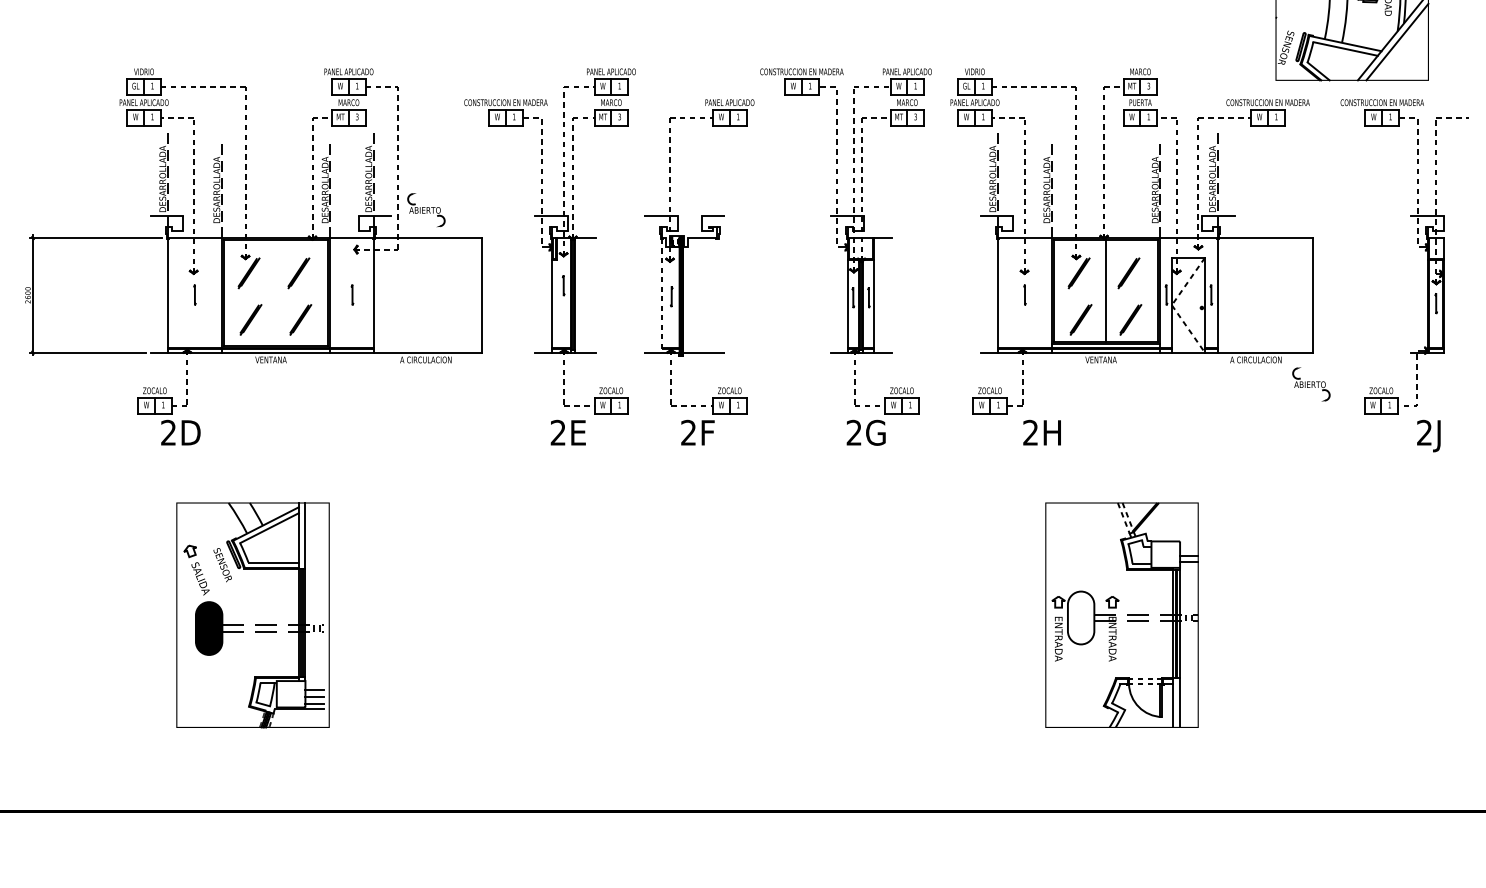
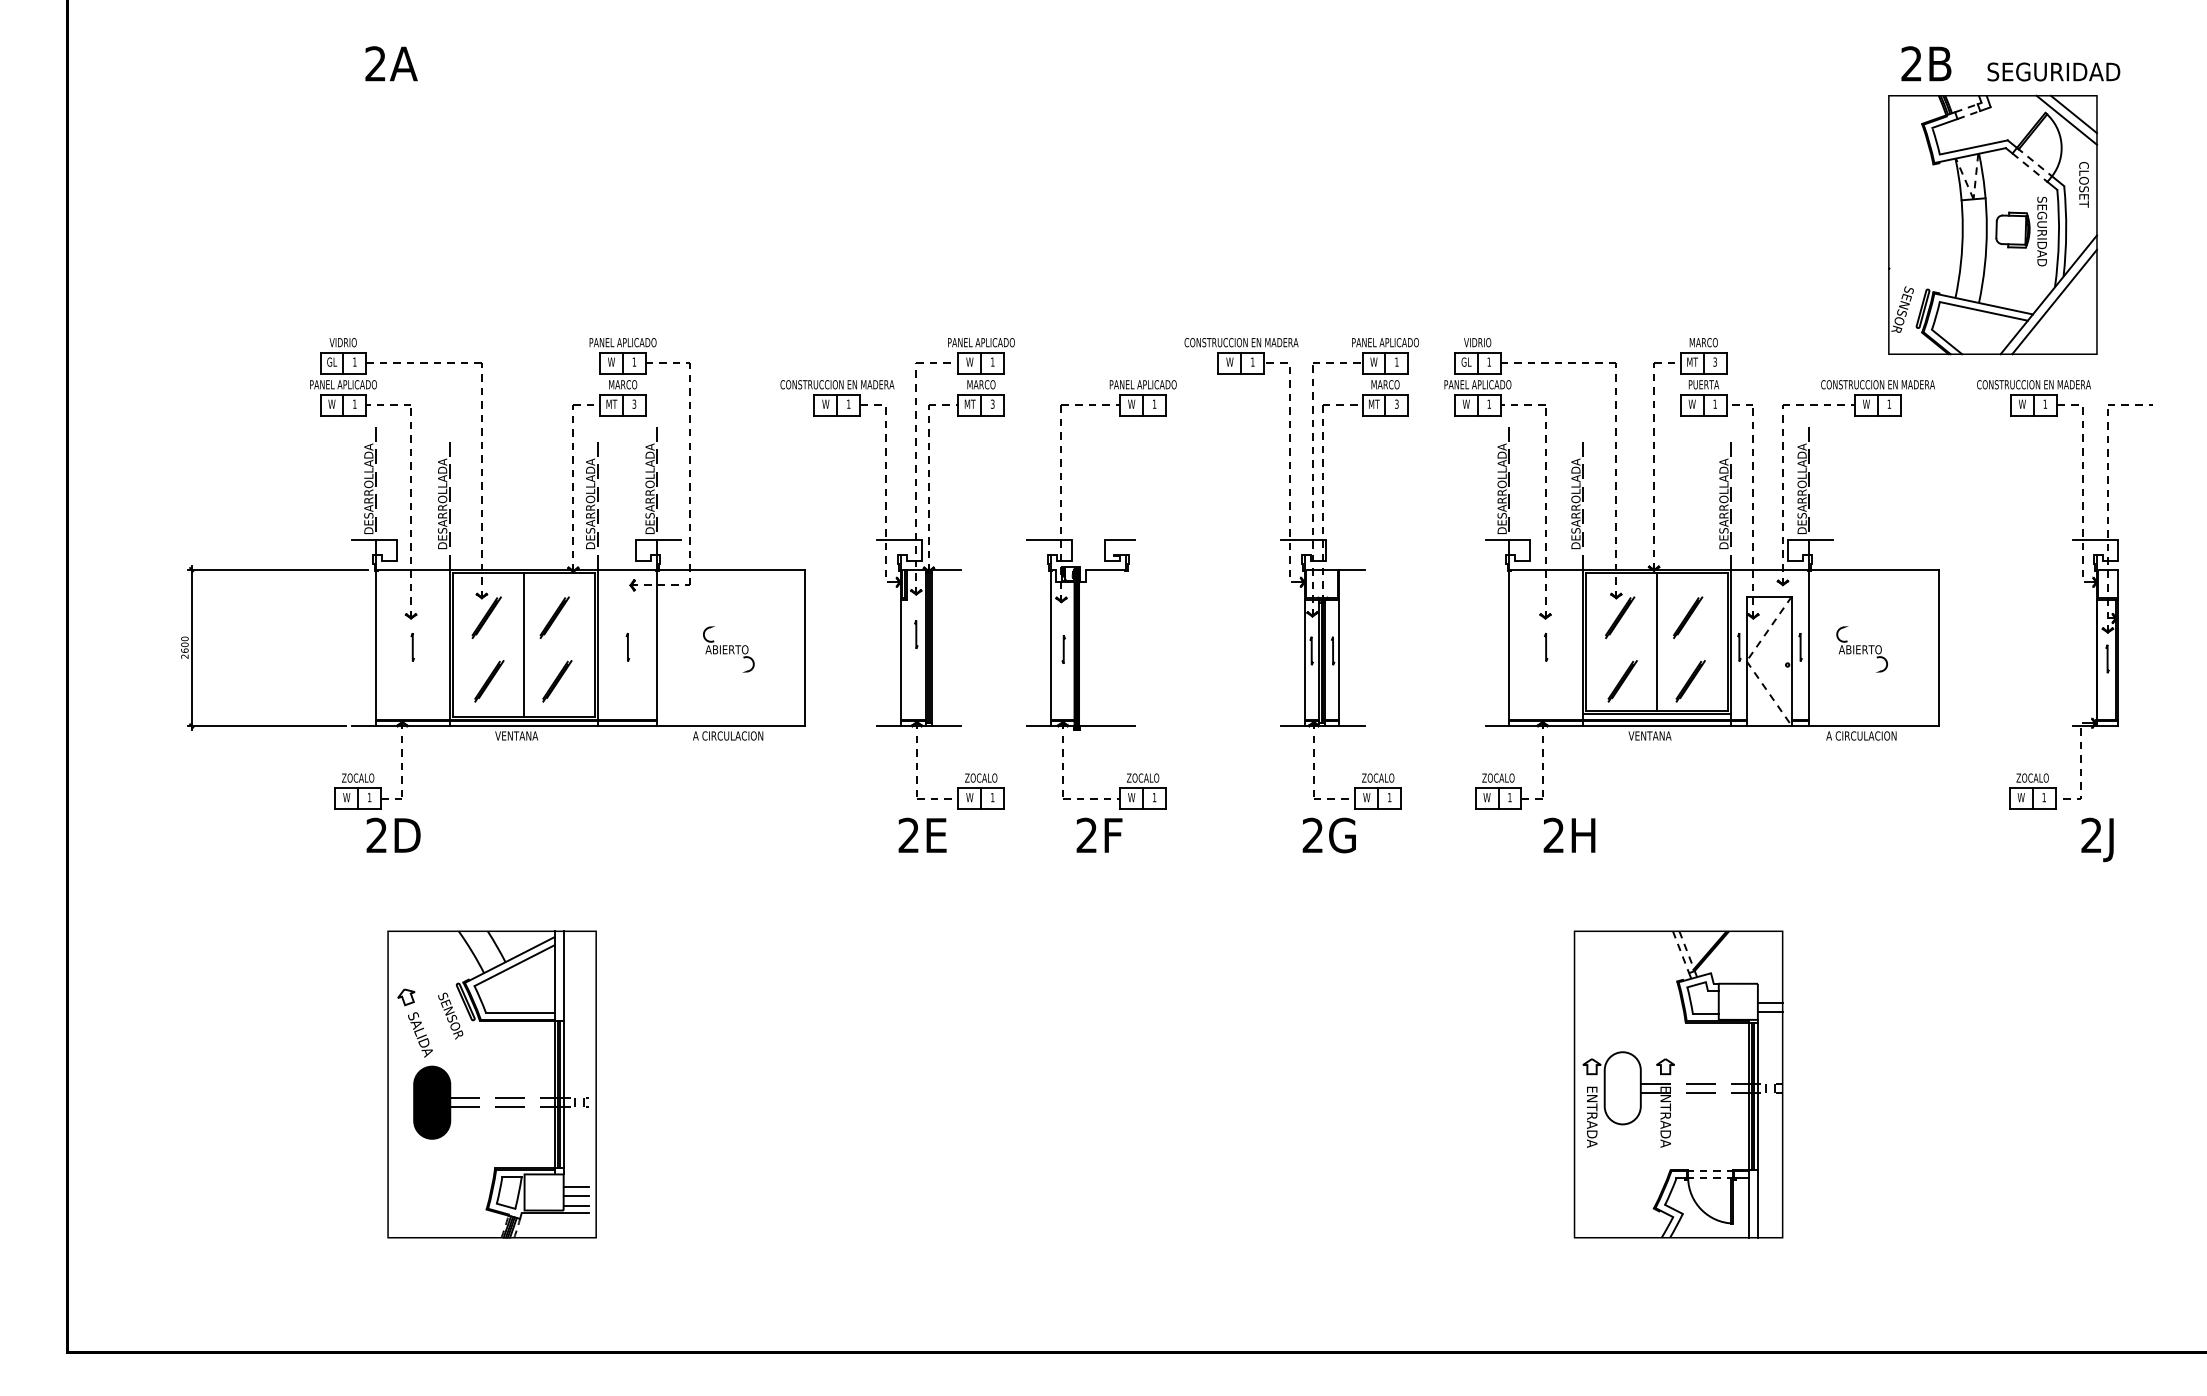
part: (426, 210) -> (728, 649), moved
line: (276, 292) -> (523, 644), added
line: (662, 295) -> (1050, 648), dashed -> solid
part: (1310, 384) -> (1861, 649), moved

